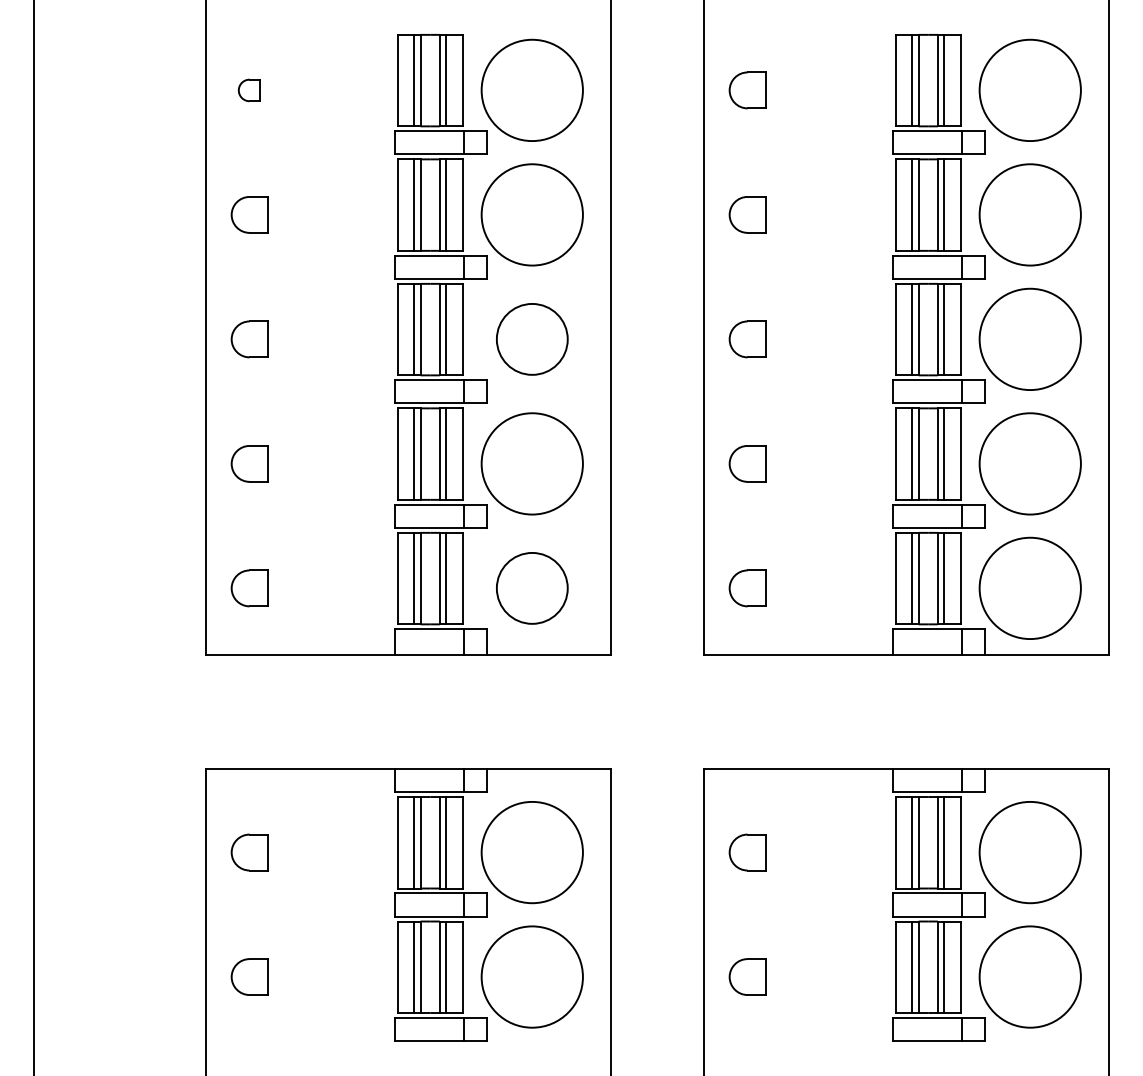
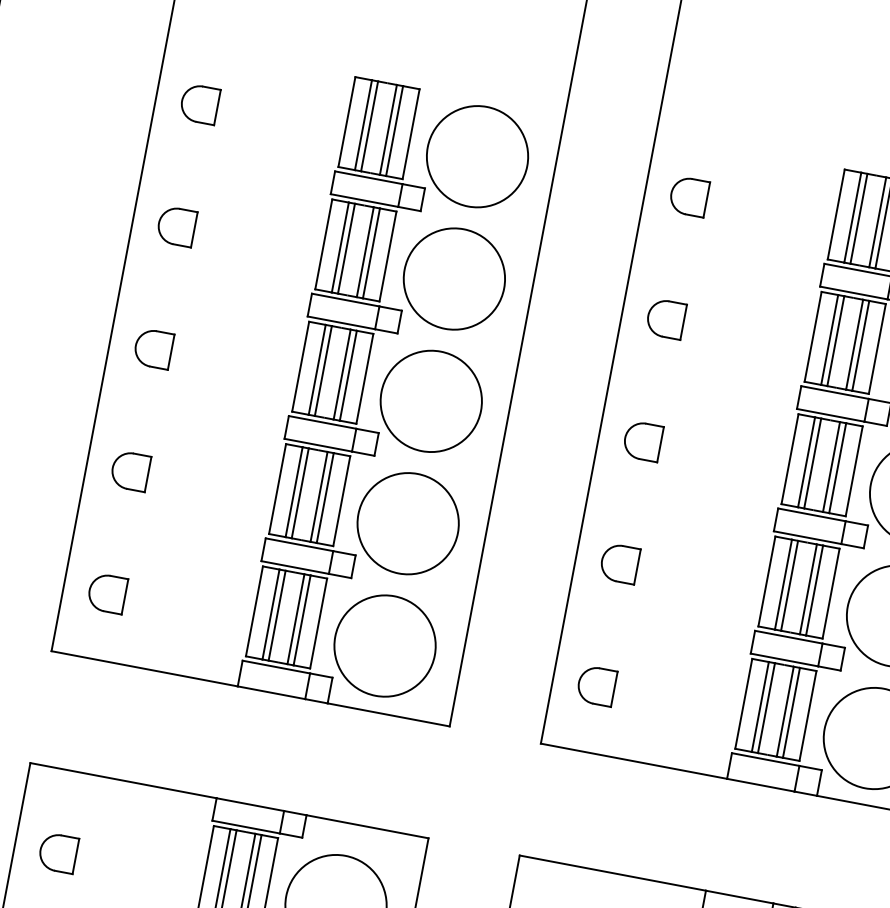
part: (249, 90) -> (199, 104), size x1.67
circle: (531, 339) -> (430, 401), size x1.43
circle: (531, 588) -> (384, 645), size x1.43

